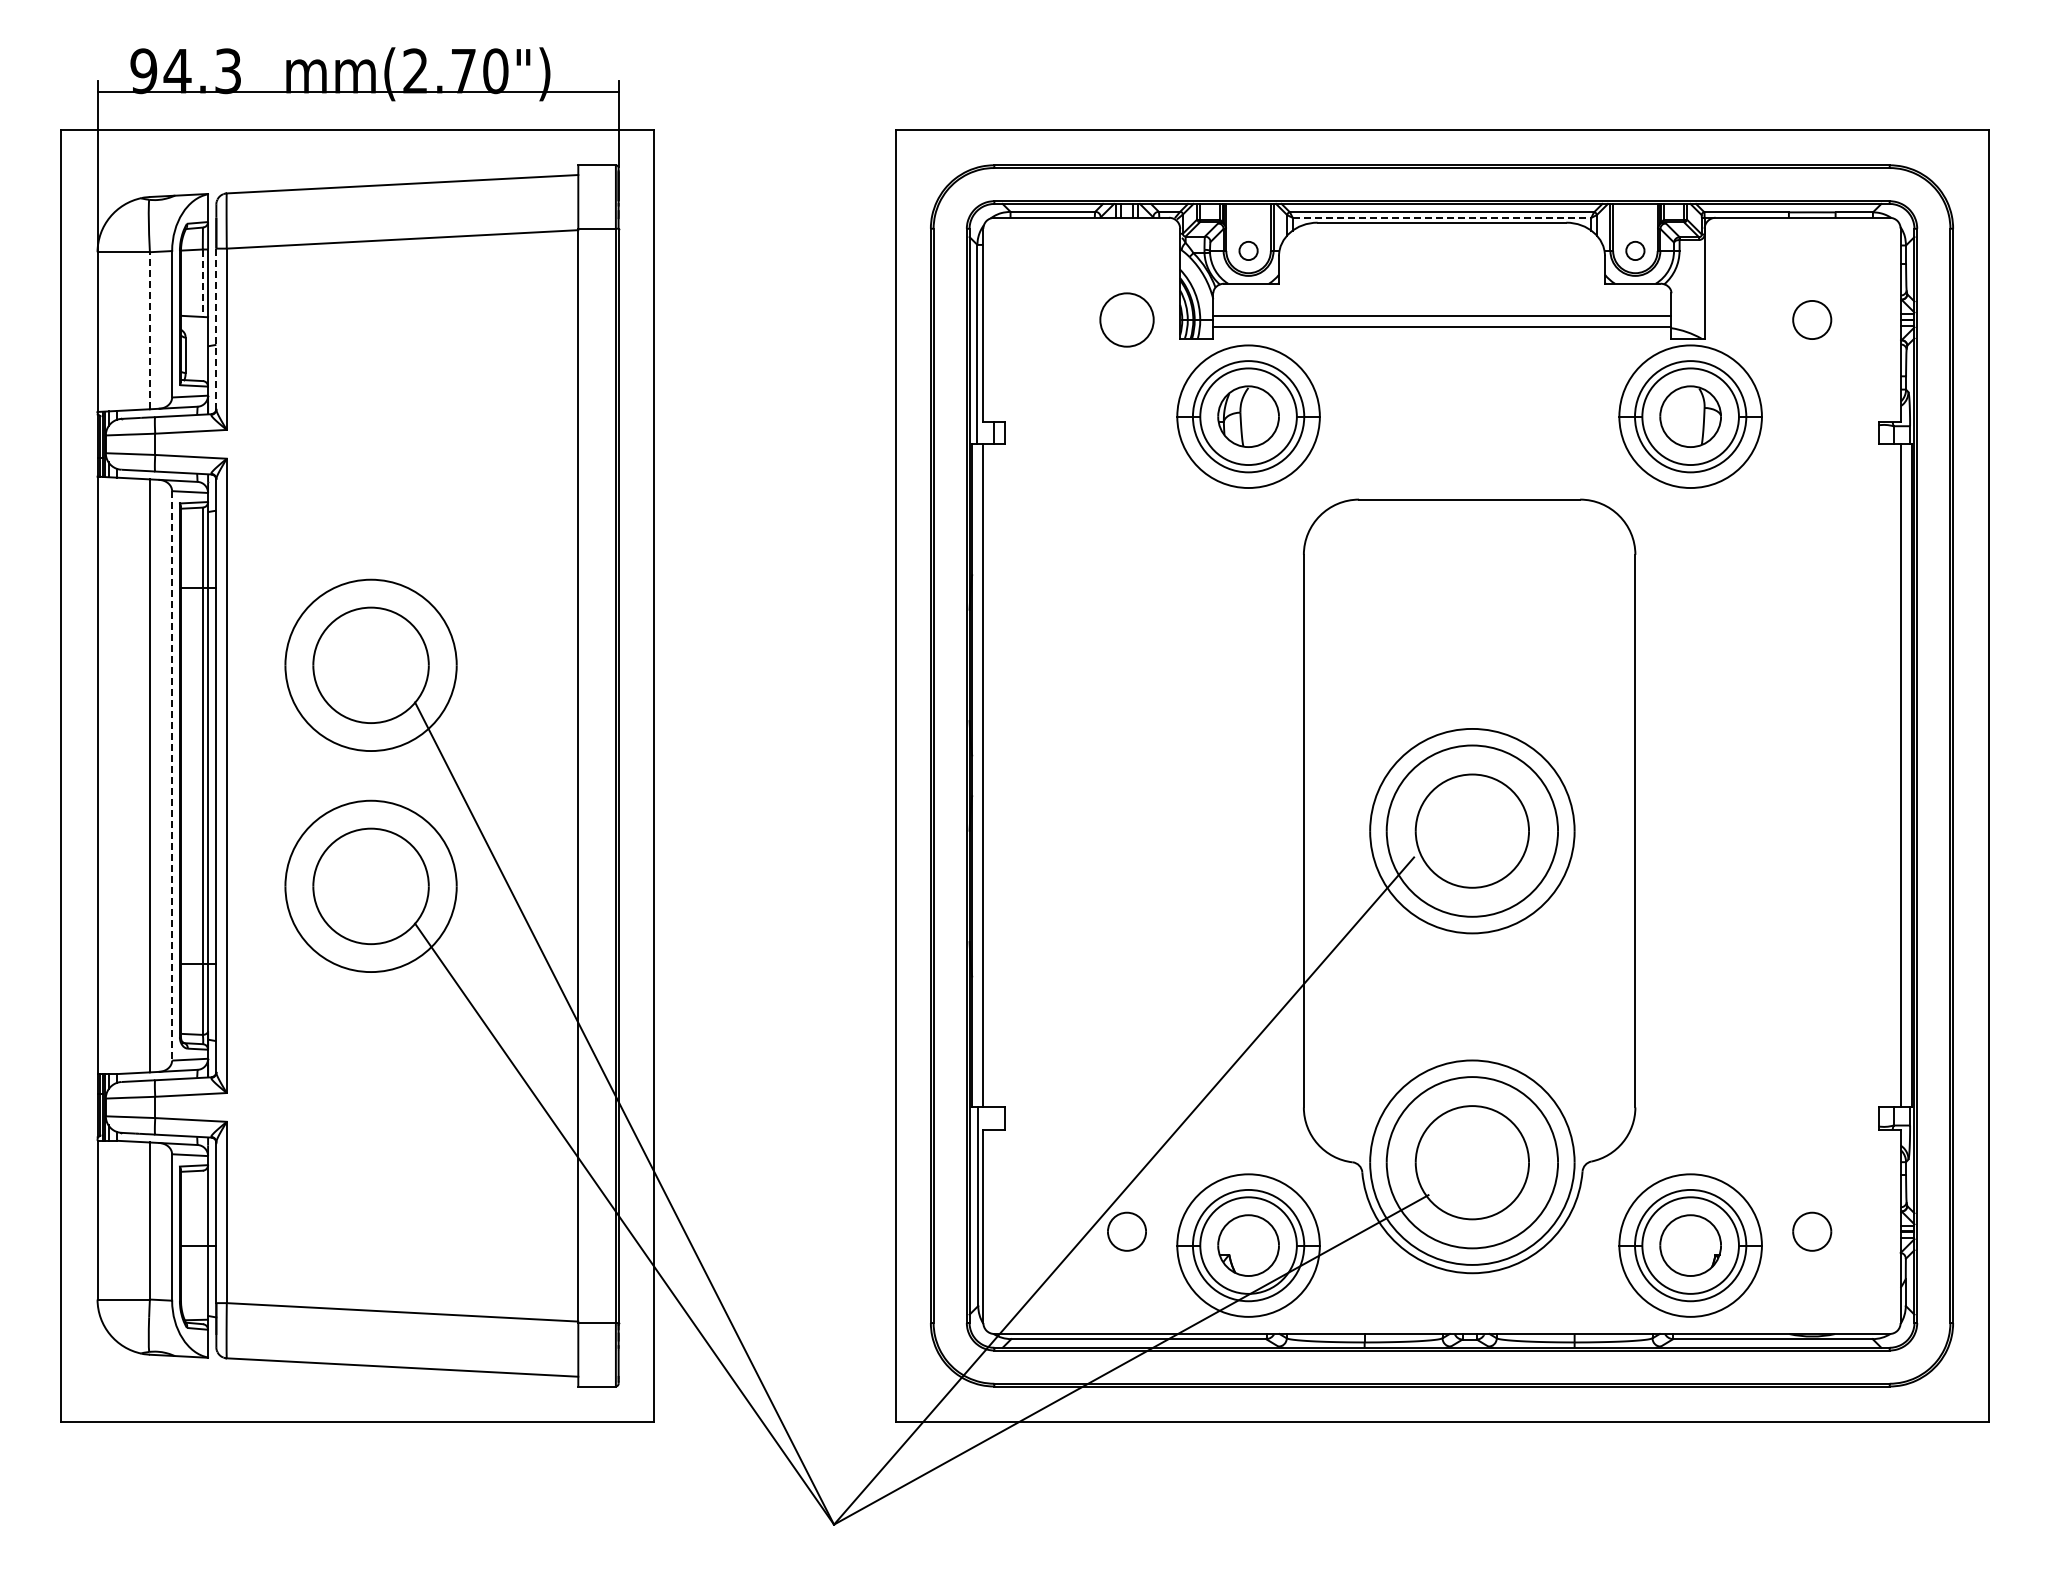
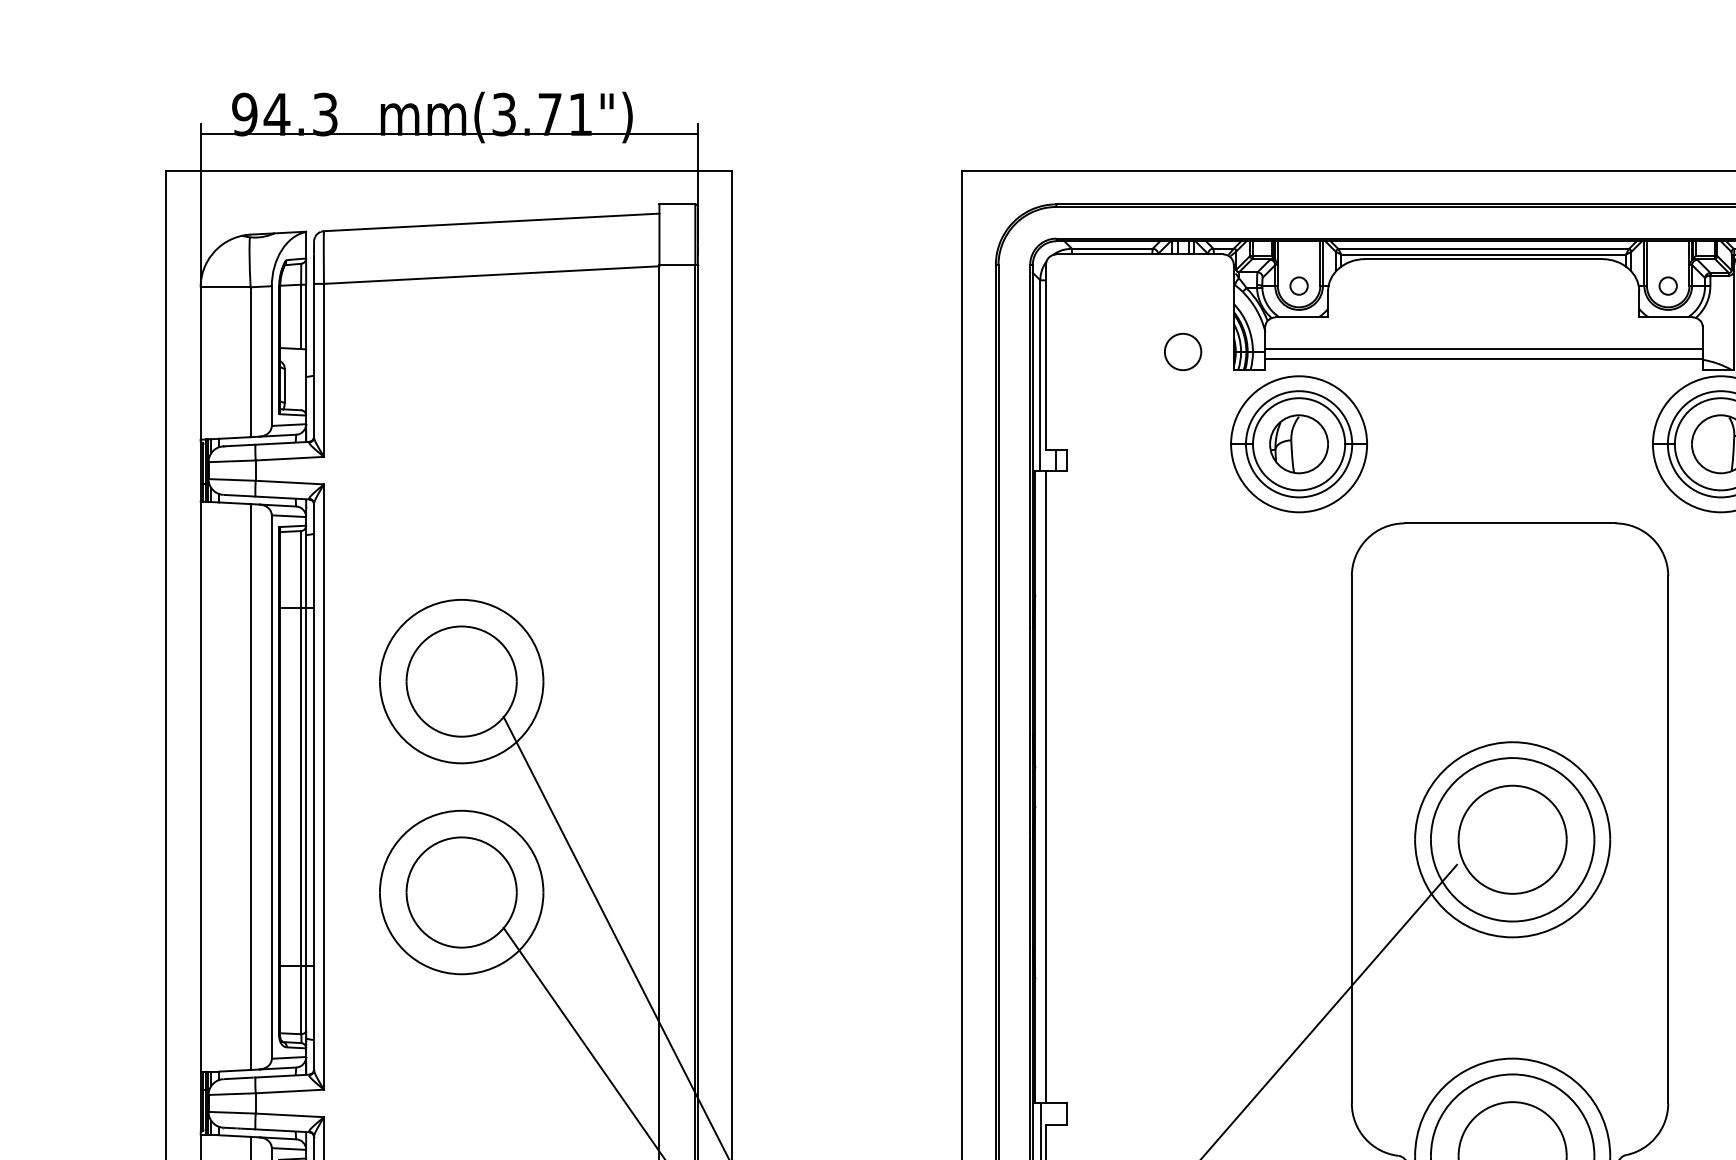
text: (455, 71) -> (542, 114), mm(2.70") -> mm(3.71")
line: (1442, 217) -> (1484, 254), dashed -> solid
line: (202, 283) -> (300, 317), dashed -> solid
part: (1126, 319) -> (1182, 351), size x0.71
line: (216, 329) -> (314, 361), dashed -> solid
line: (149, 330) -> (250, 362), dashed -> solid
line: (172, 775) -> (272, 786), dashed -> solid

